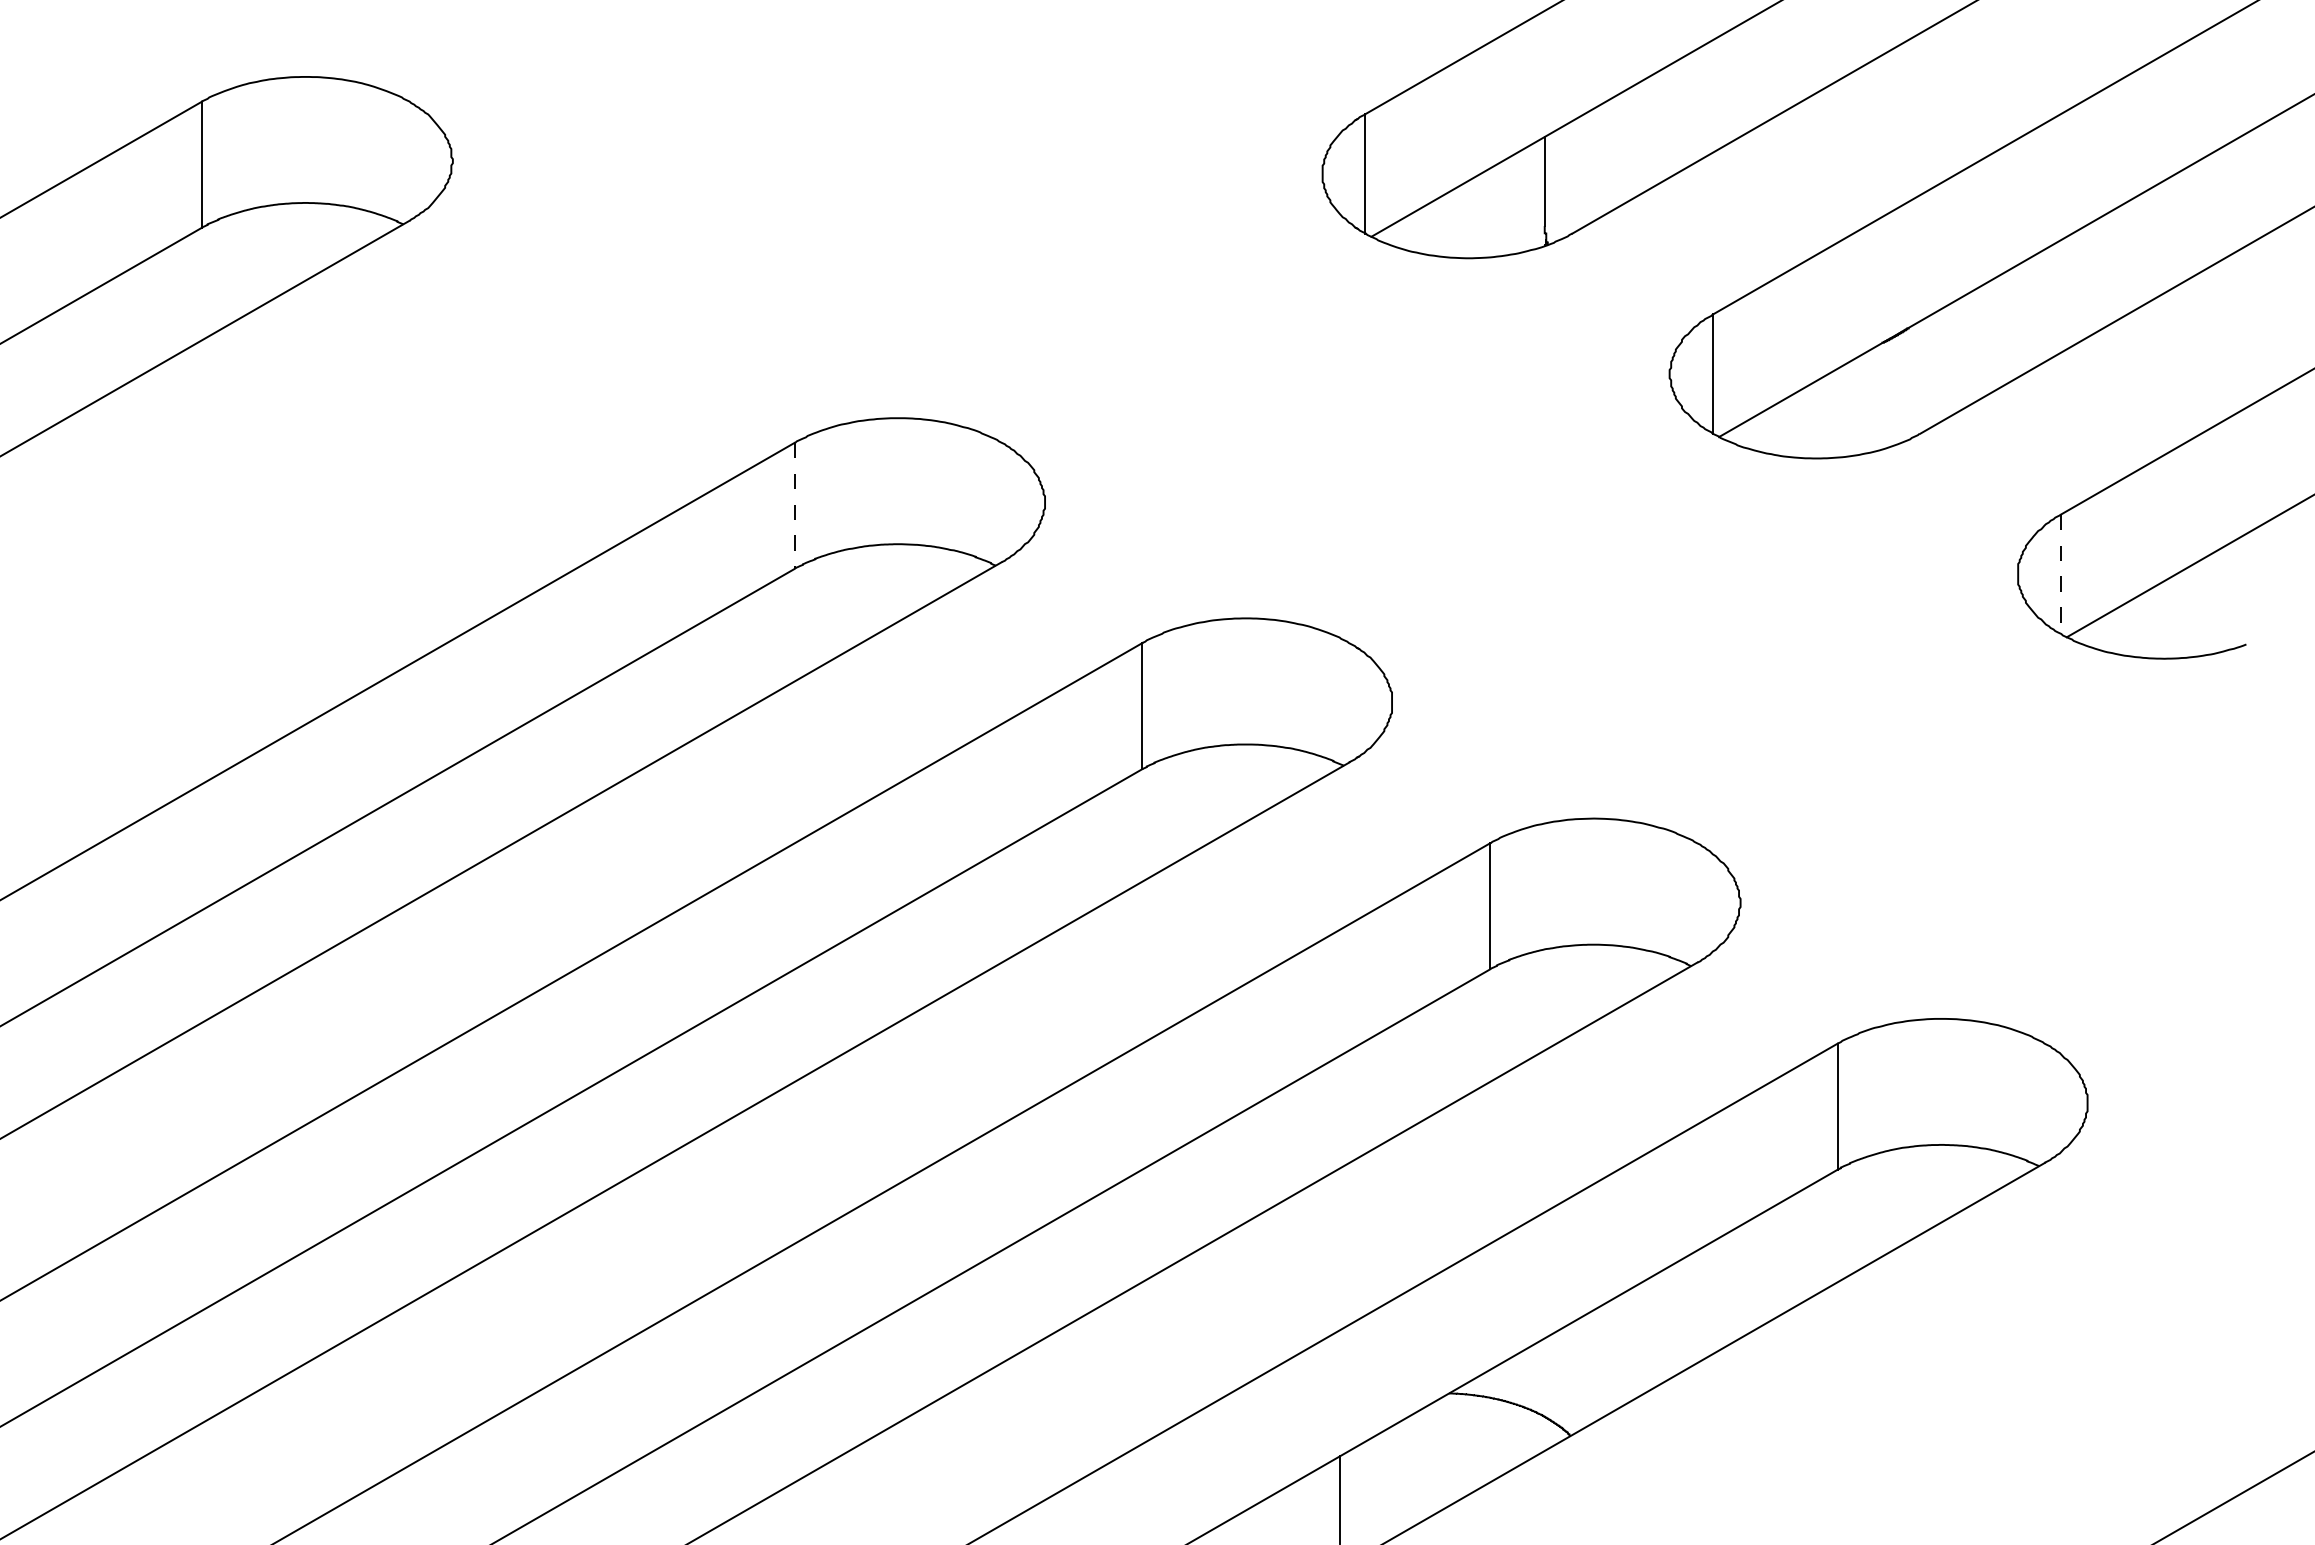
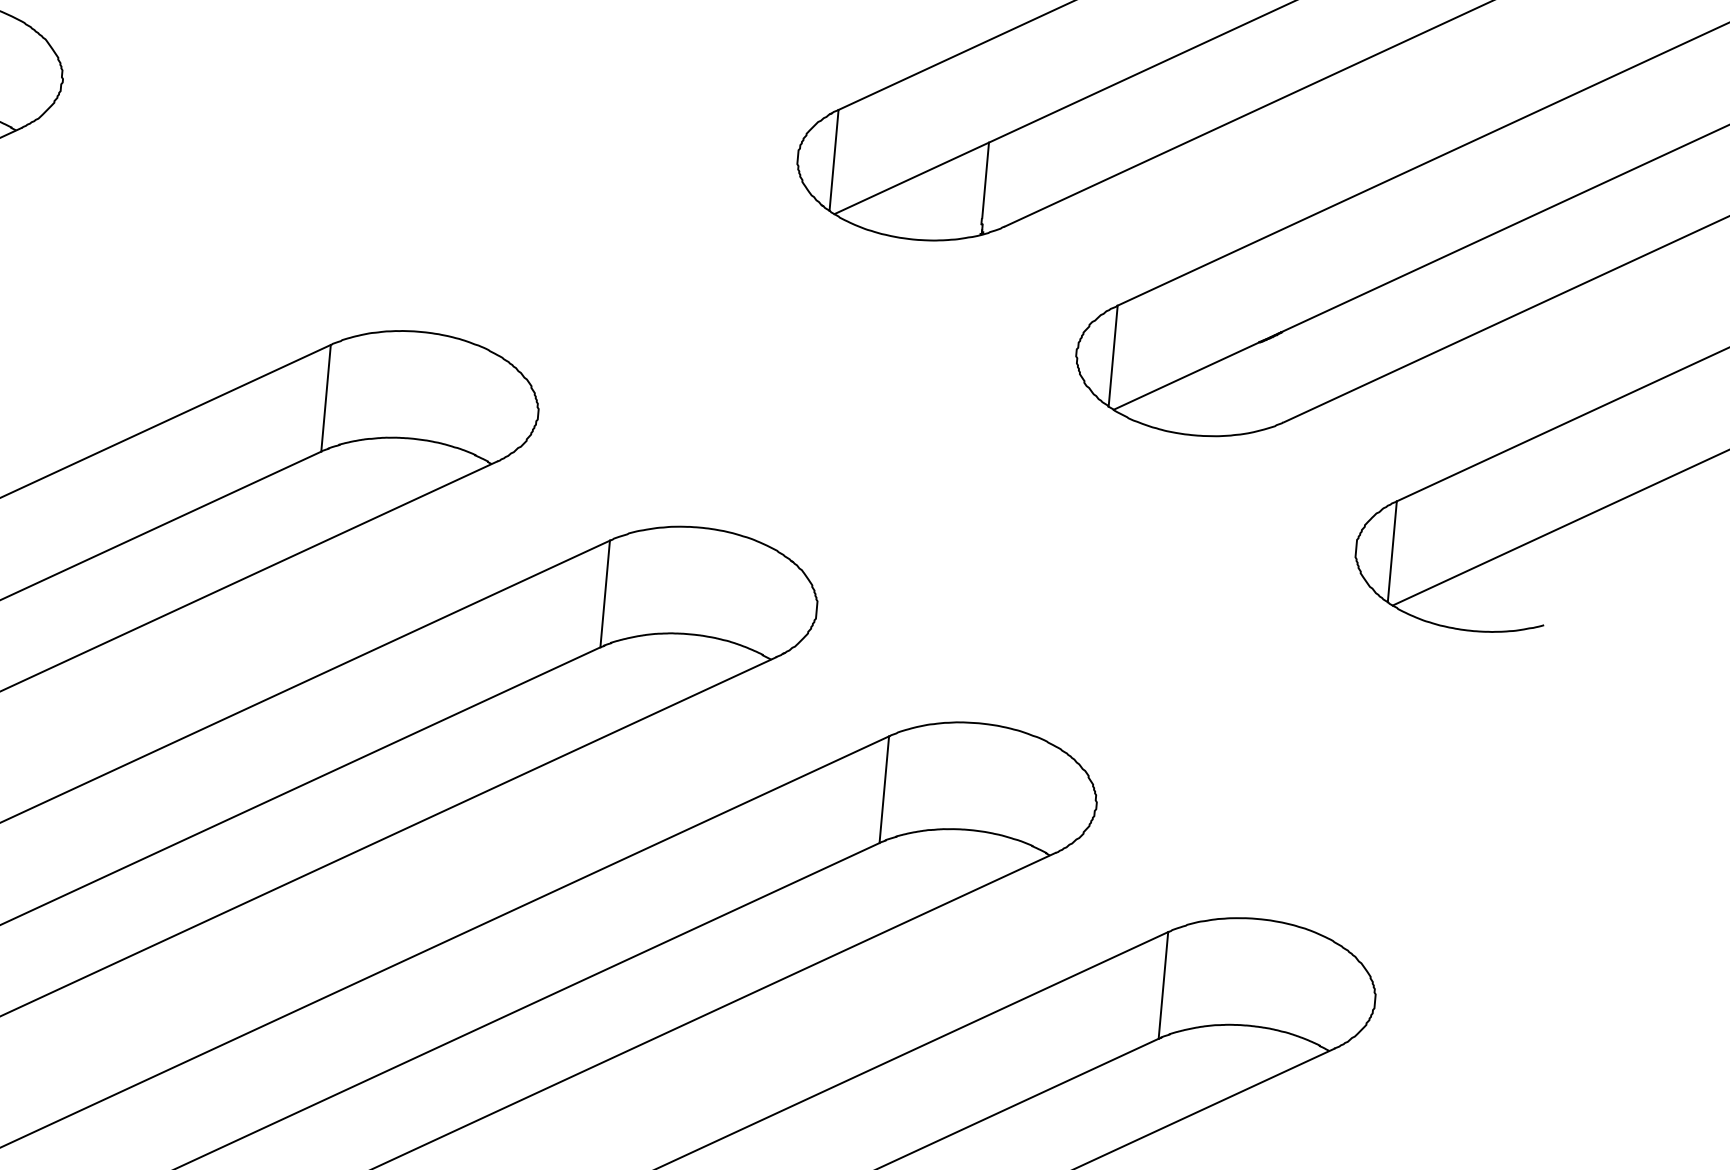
line: (794, 506) -> (325, 398), dashed -> solid
line: (2060, 574) -> (1392, 551), dashed -> solid

